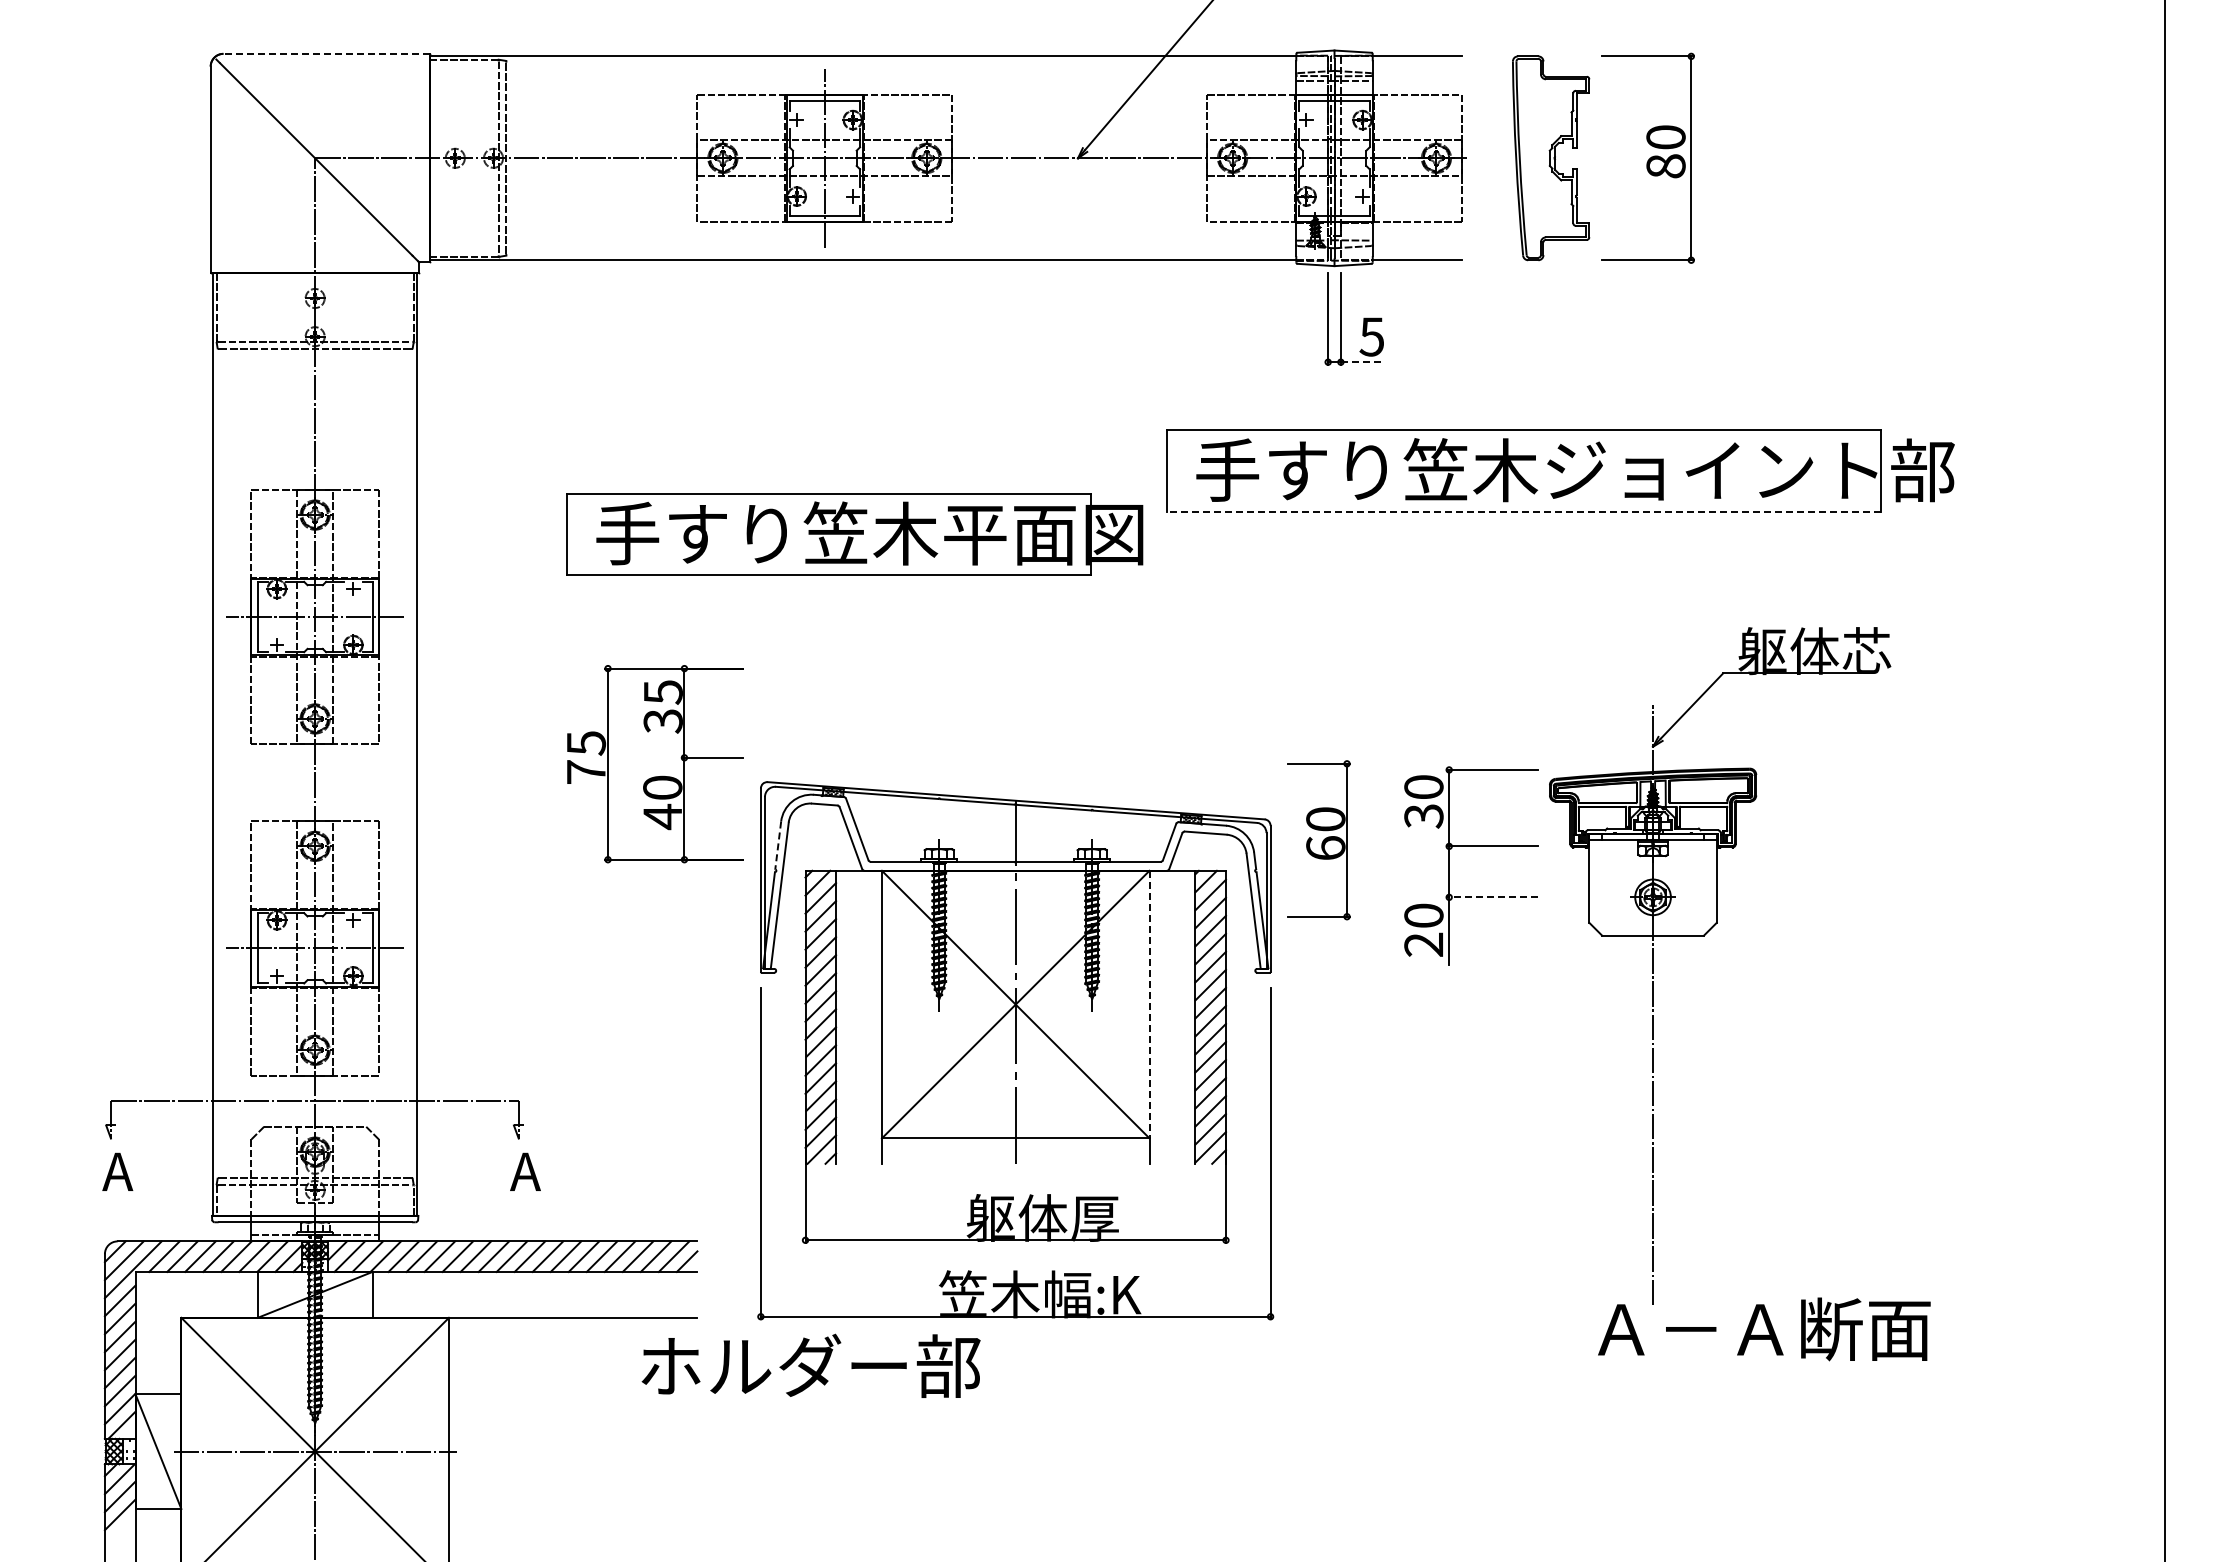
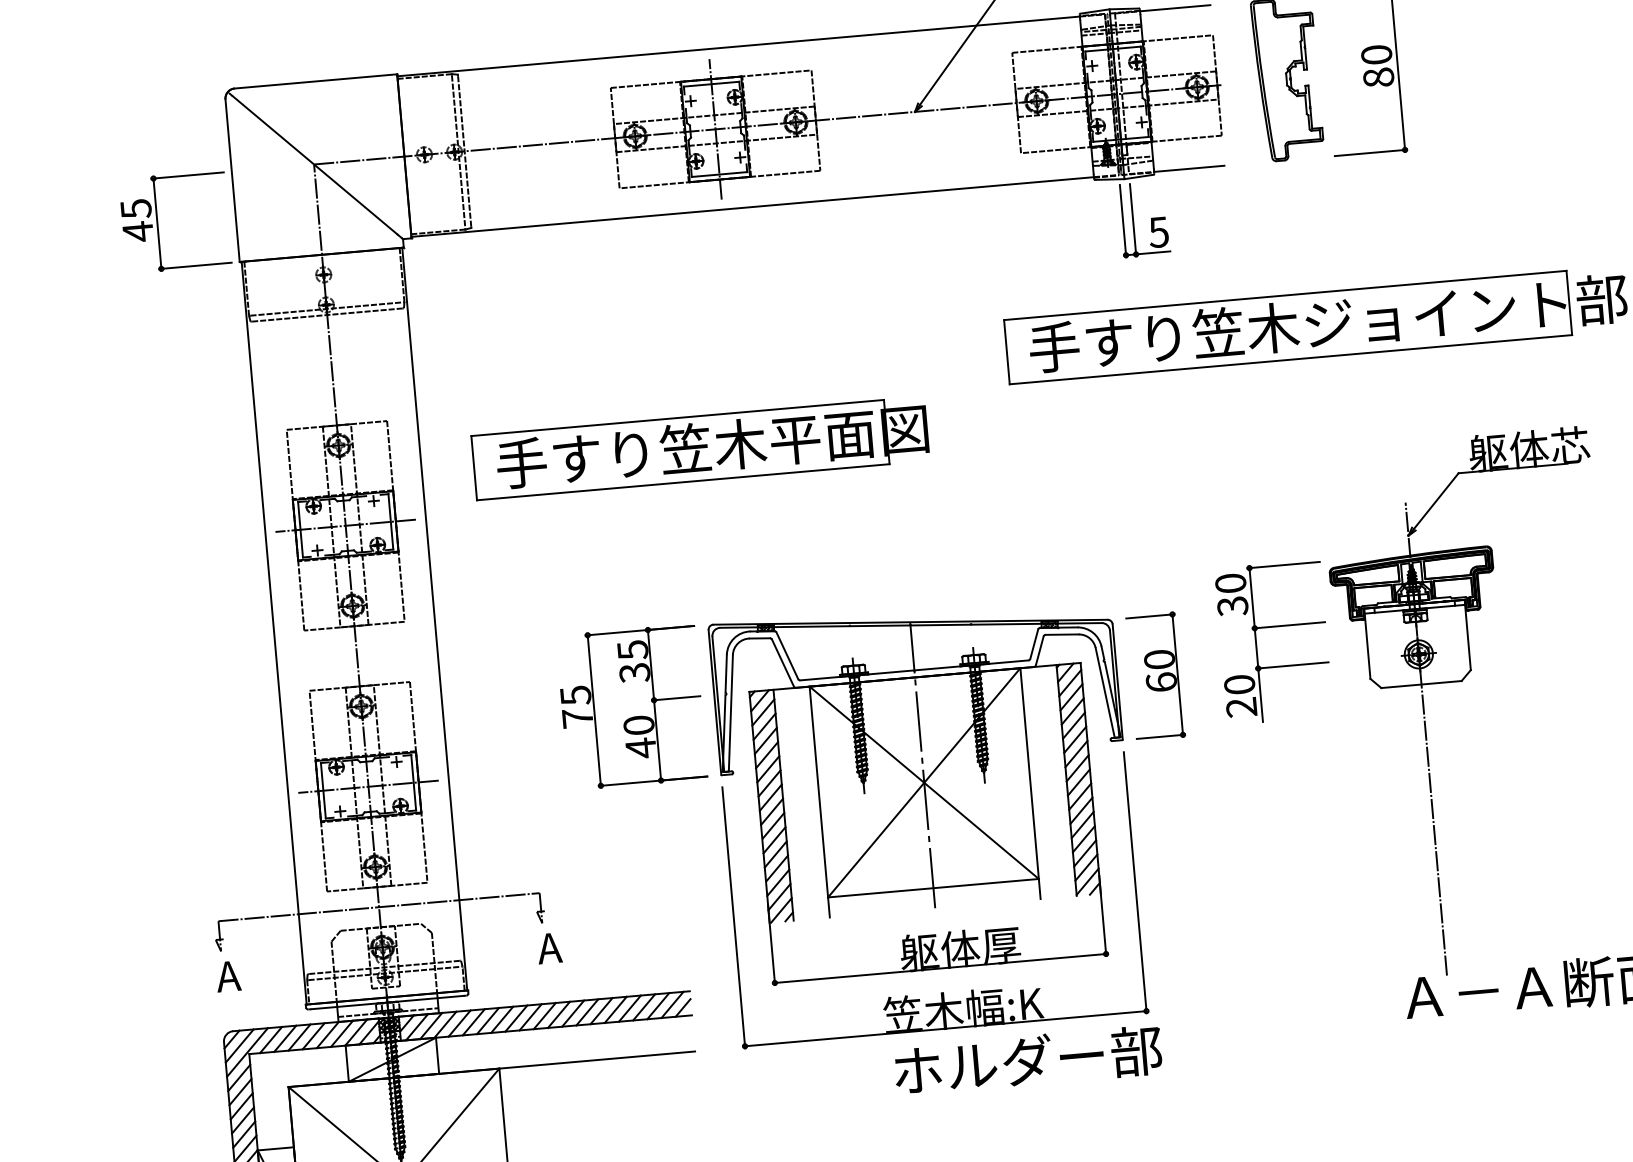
line: (326, 53) -> (315, 81), dashed -> solid
part: (111, 215) -> (157, 223), added
line: (1362, 362) -> (1153, 253), dashed -> solid
line: (1524, 511) -> (1291, 359), dashed -> solid
part: (854, 534) -> (700, 448), moved
part: (655, 764) -> (631, 707), moved
part: (1318, 840) -> (1155, 676), moved
line: (778, 845) -> (726, 673), dashed -> solid
line: (1492, 897) -> (1292, 665), dashed -> solid
line: (1149, 1004) -> (1029, 773), dashed -> solid
text: (810, 1365) -> (1027, 1060), moved

